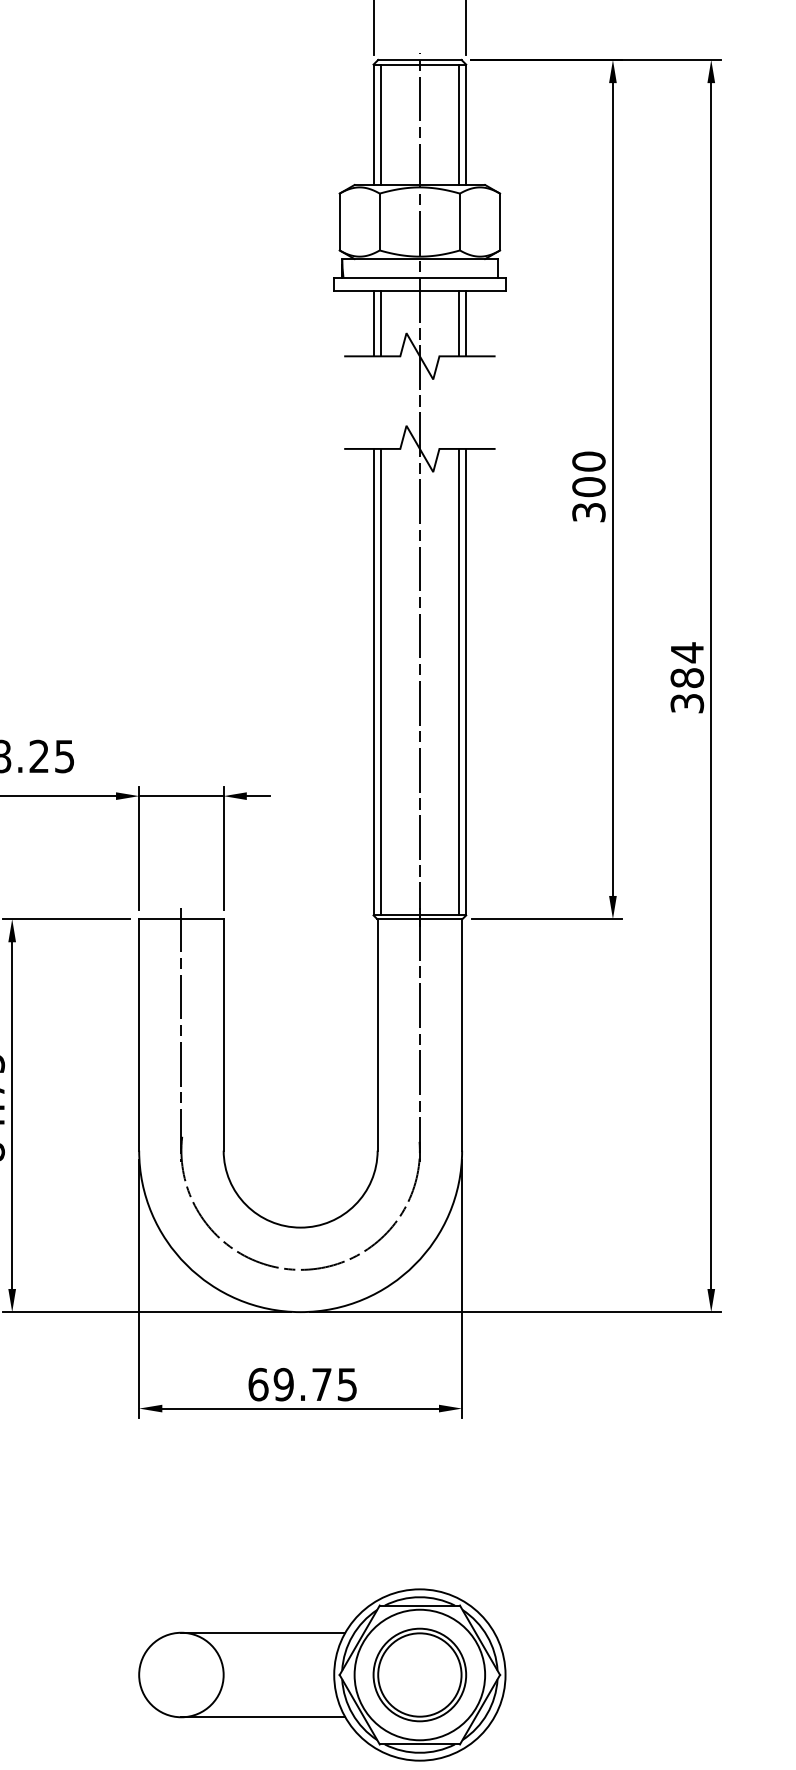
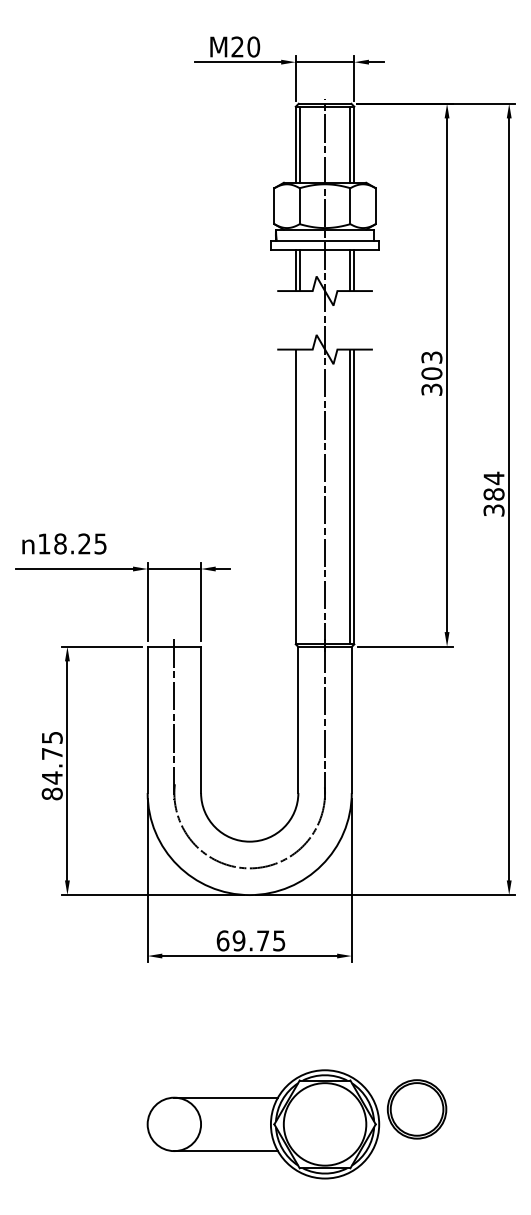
text: (588, 461) -> (431, 357), 300 -> 303
line: (381, 681) -> (300, 496), removed
part: (418, 1675) -> (416, 1109), moved

